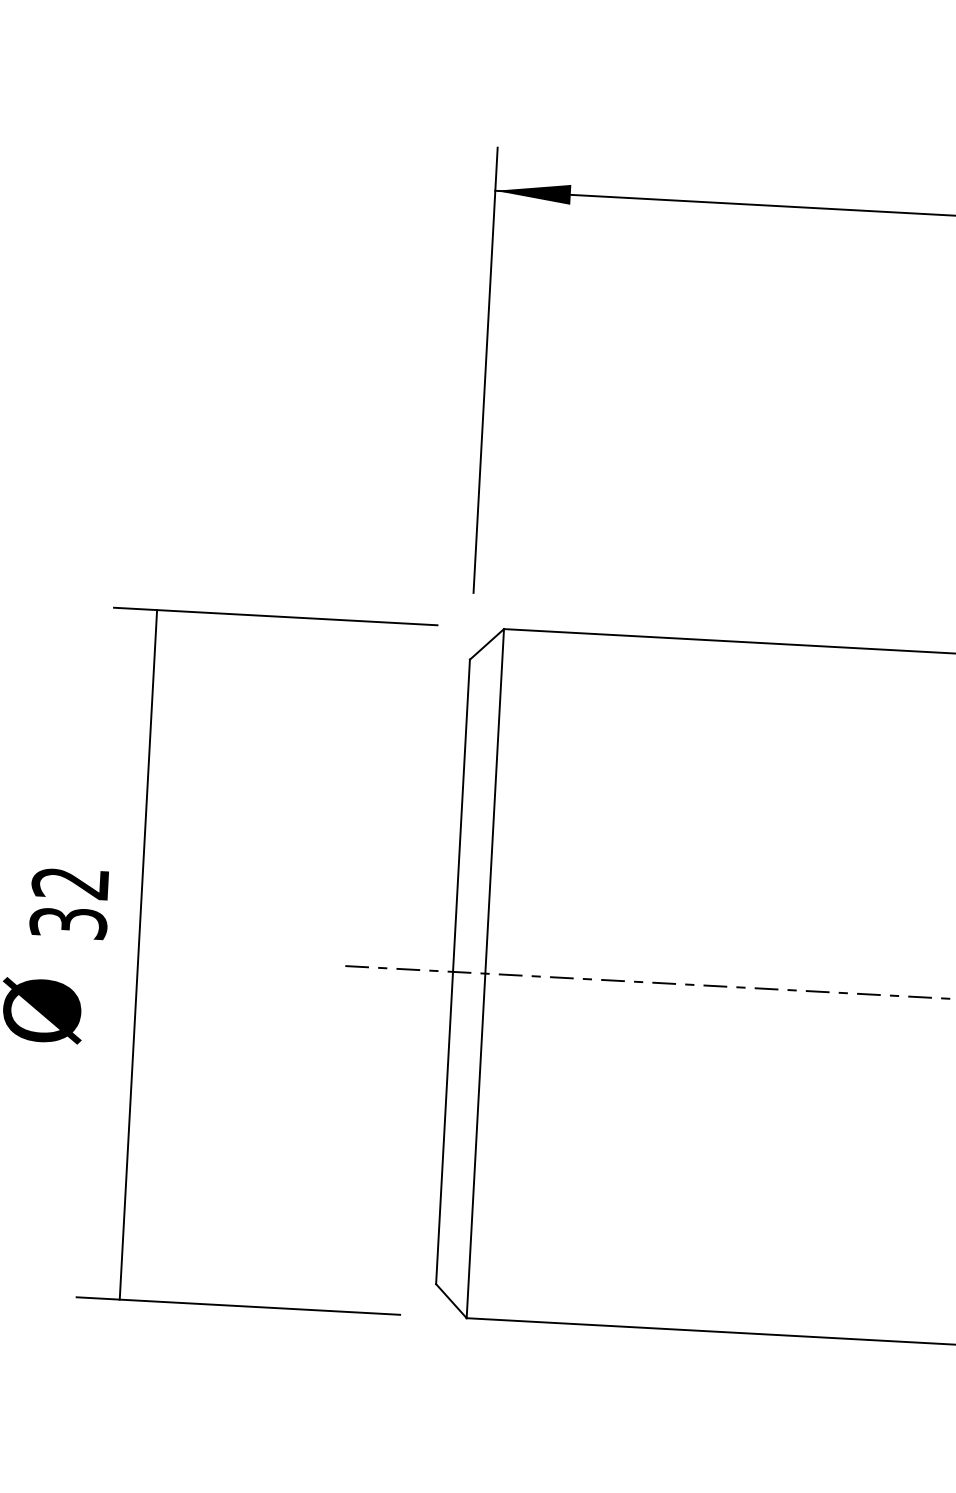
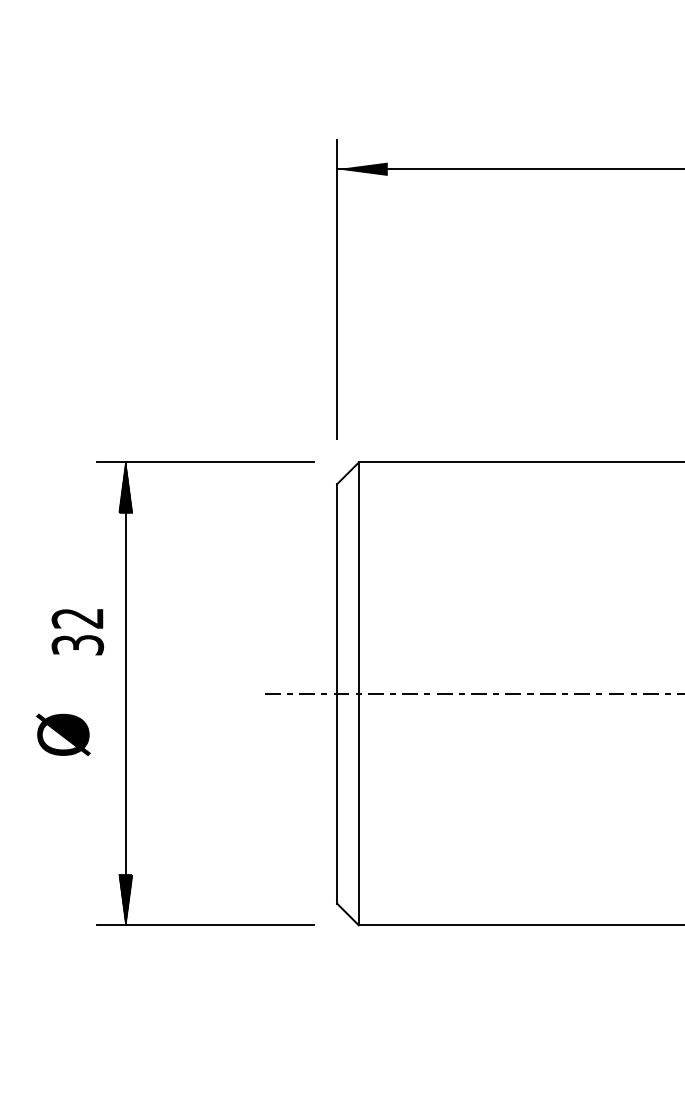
hatch: (154, 647) -> (125, 487), added
text: (69, 904) -> (77, 632), moved
hatch: (121, 1260) -> (125, 899), added

